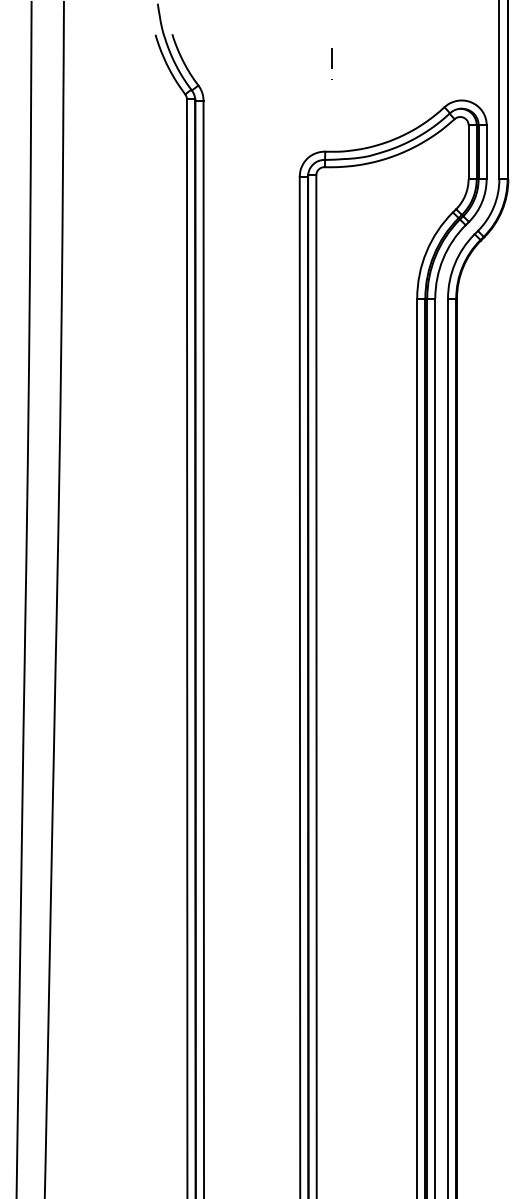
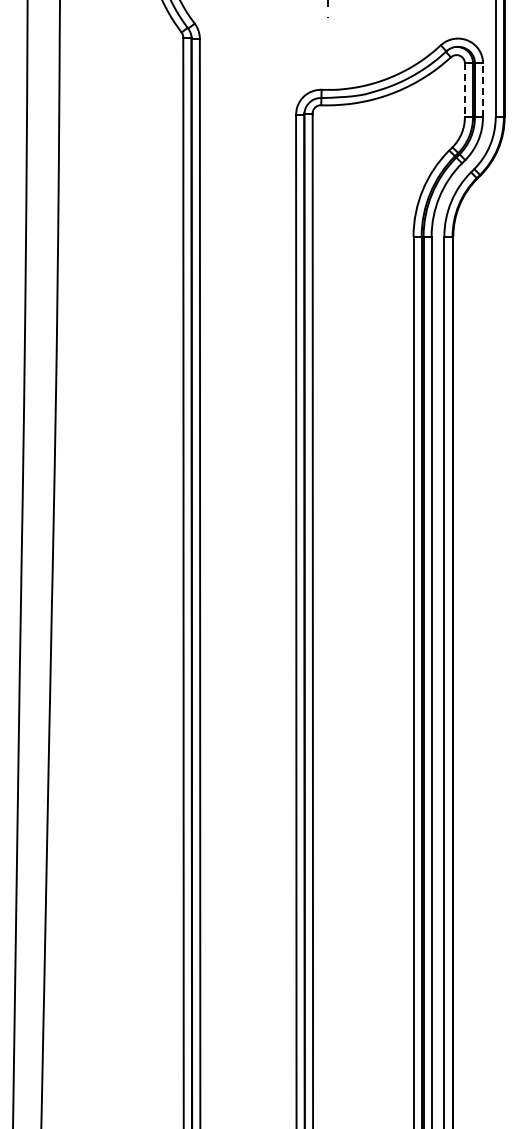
line: (486, 151) -> (482, 89), solid -> dashed
line: (468, 152) -> (464, 90), solid -> dashed

